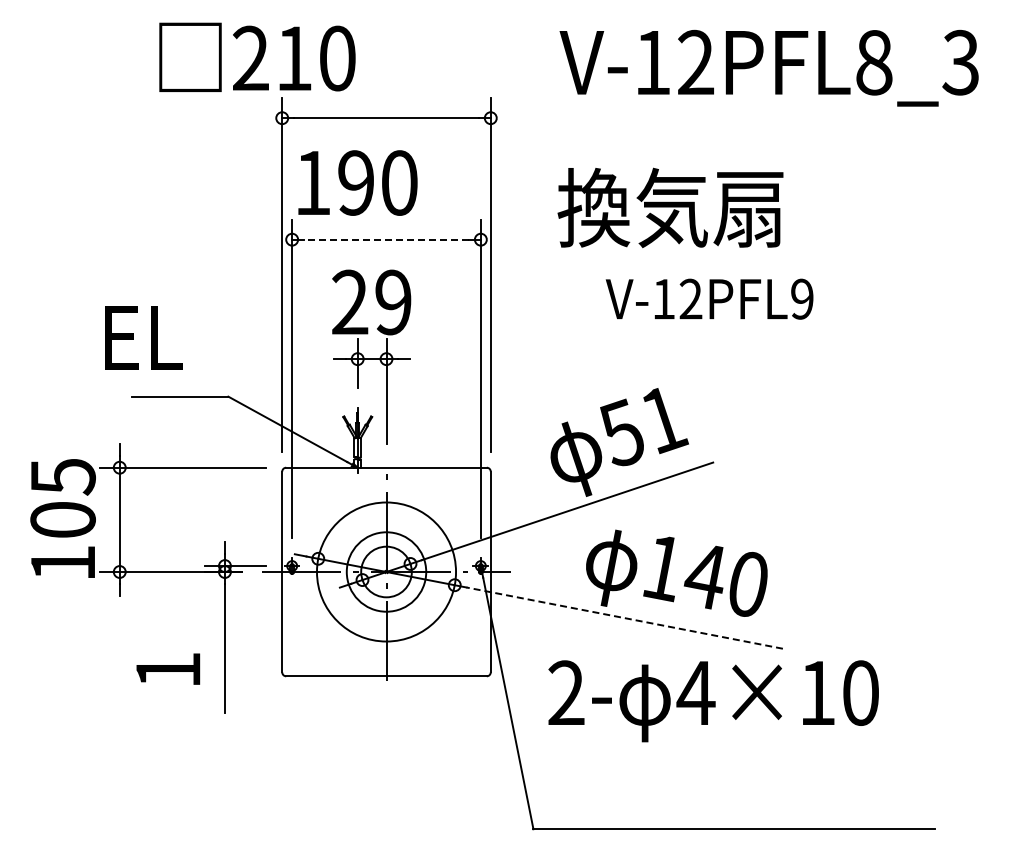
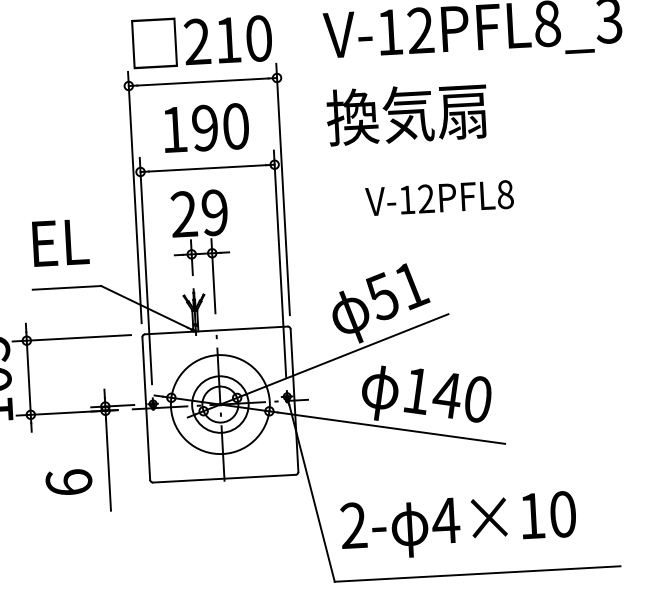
text: (257, 56) -> (202, 40), moved
text: (357, 182) -> (206, 127), moved
text: (670, 207) -> (407, 113), moved
line: (386, 239) -> (207, 168), dashed -> solid
text: (802, 298) -> (505, 194), V-12PFL9 -> V-12PFL8
text: (143, 337) -> (60, 242), moved
line: (624, 618) -> (391, 428), dashed -> solid
text: (168, 669) -> (69, 482), 1 -> 6
text: (713, 701) -> (458, 526), moved

